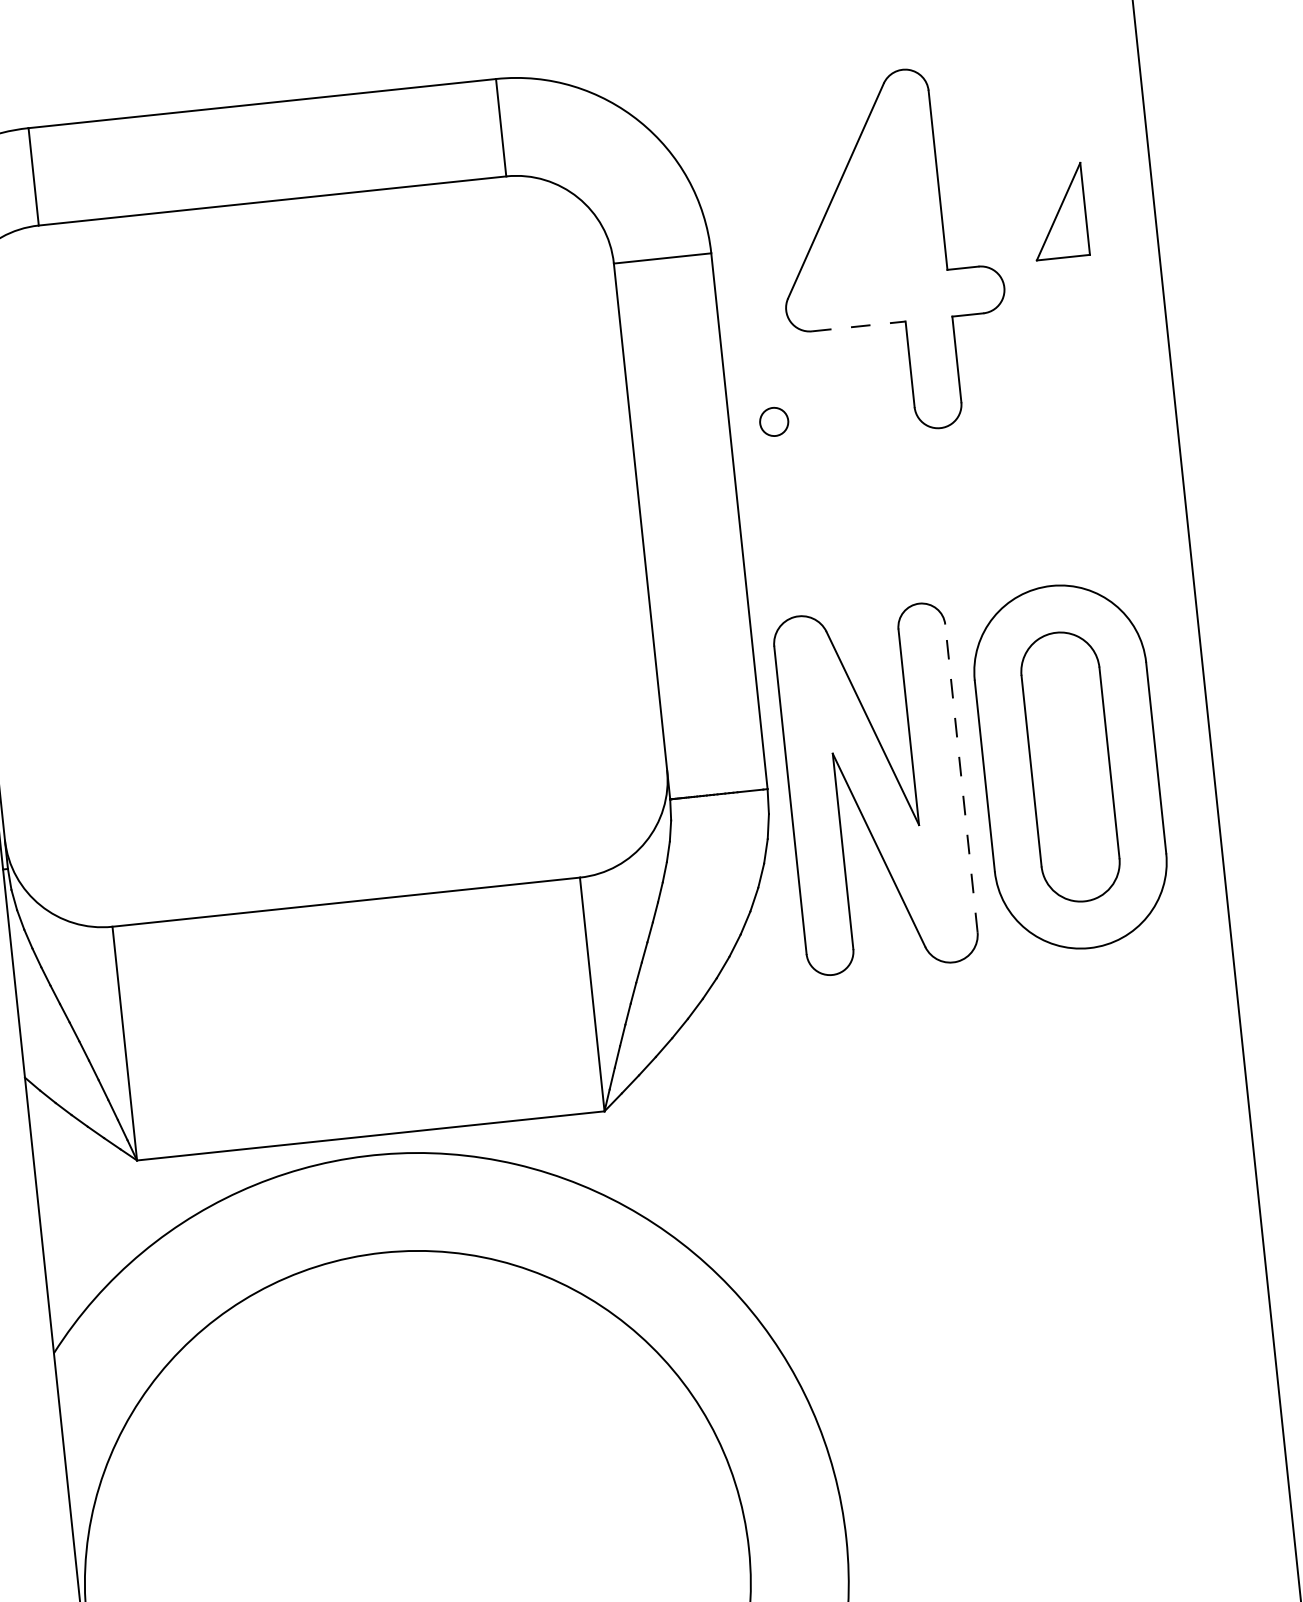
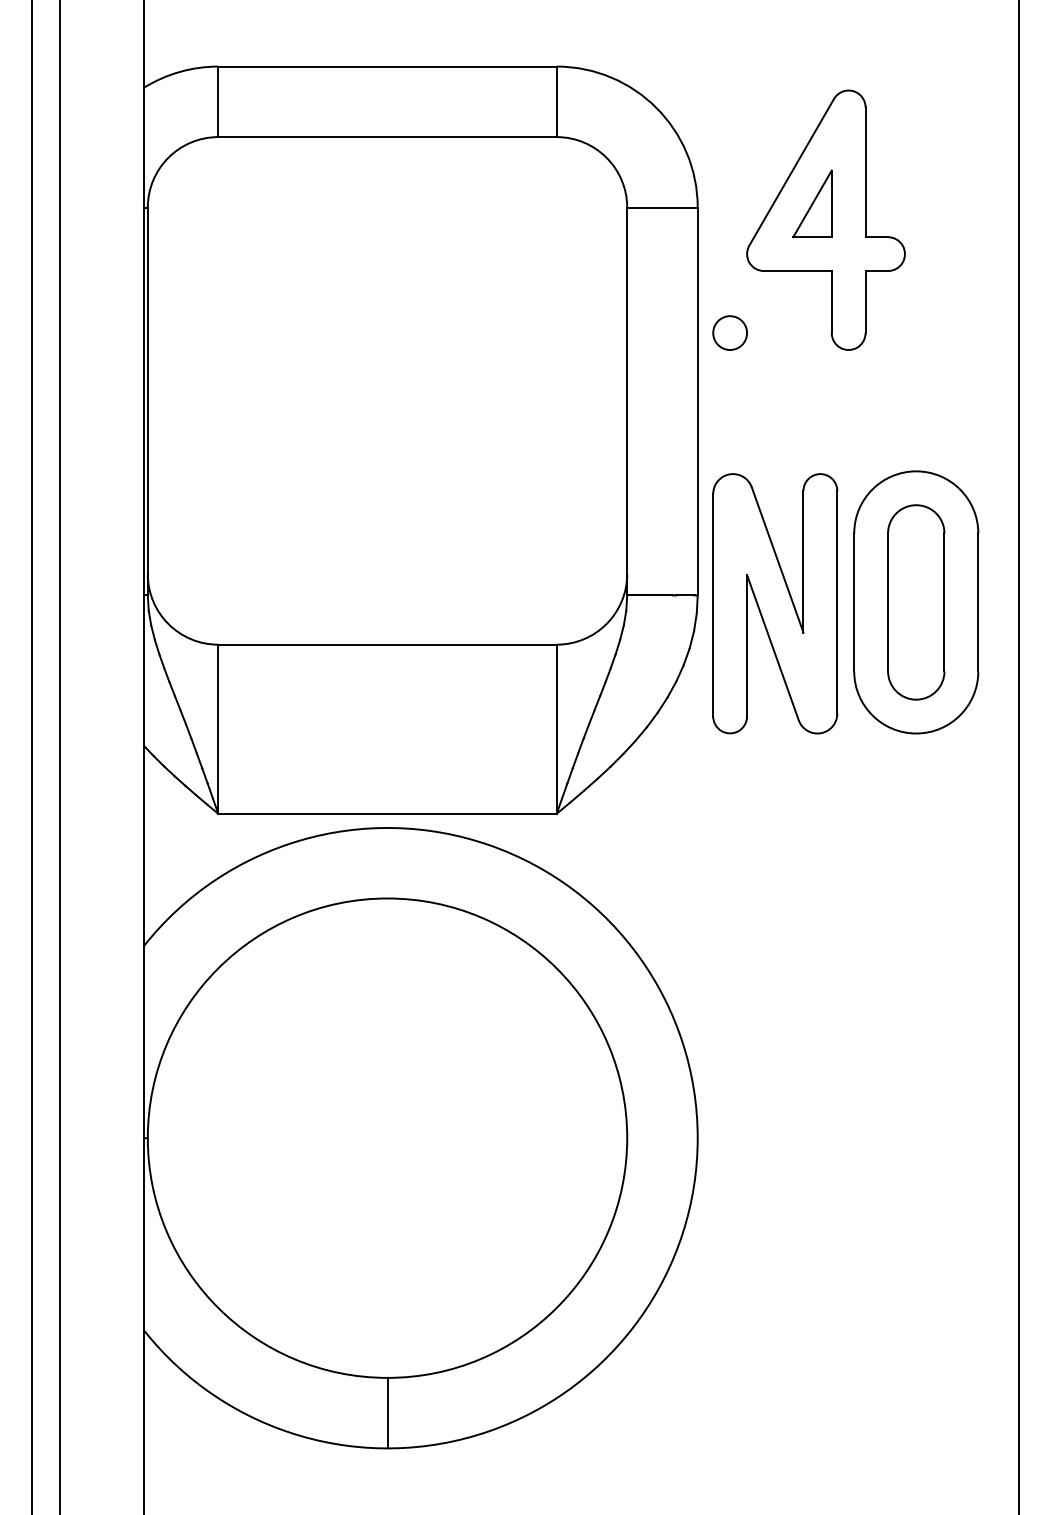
part: (1058, 211) -> (812, 203), moved
line: (858, 327) -> (797, 271), dashed -> solid
circle: (773, 421) -> (729, 332), size x1.67
line: (961, 777) -> (837, 601), dashed -> solid

